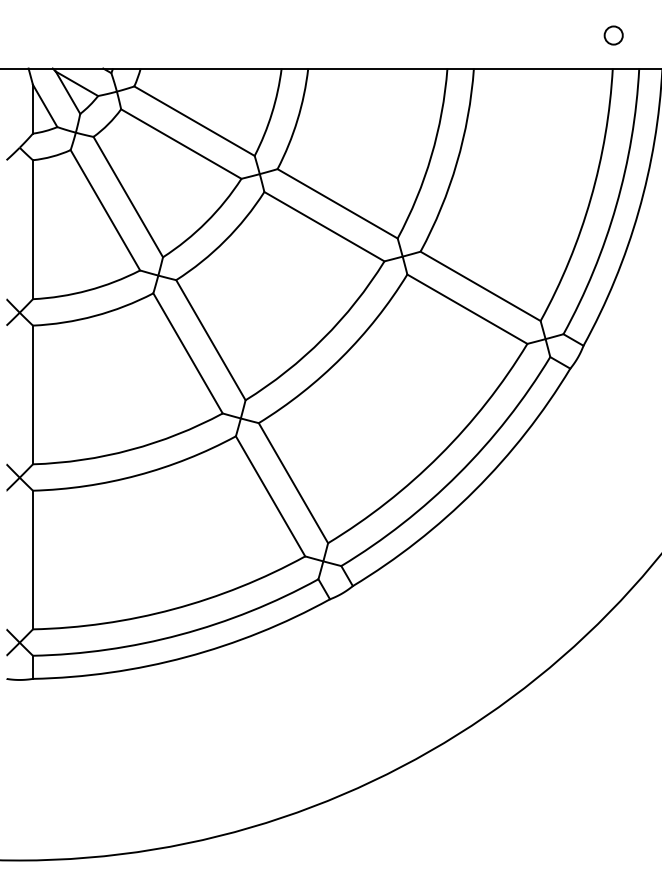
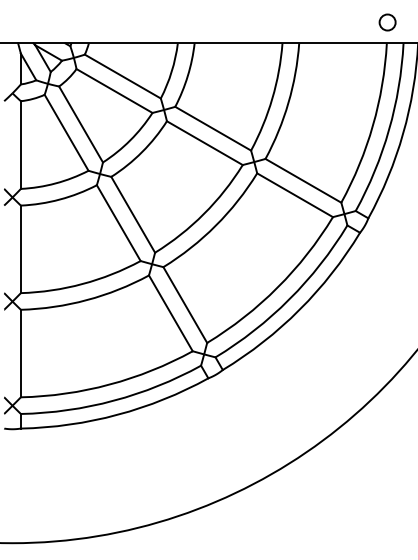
circle: (612, 35) -> (386, 22), size x1.4

